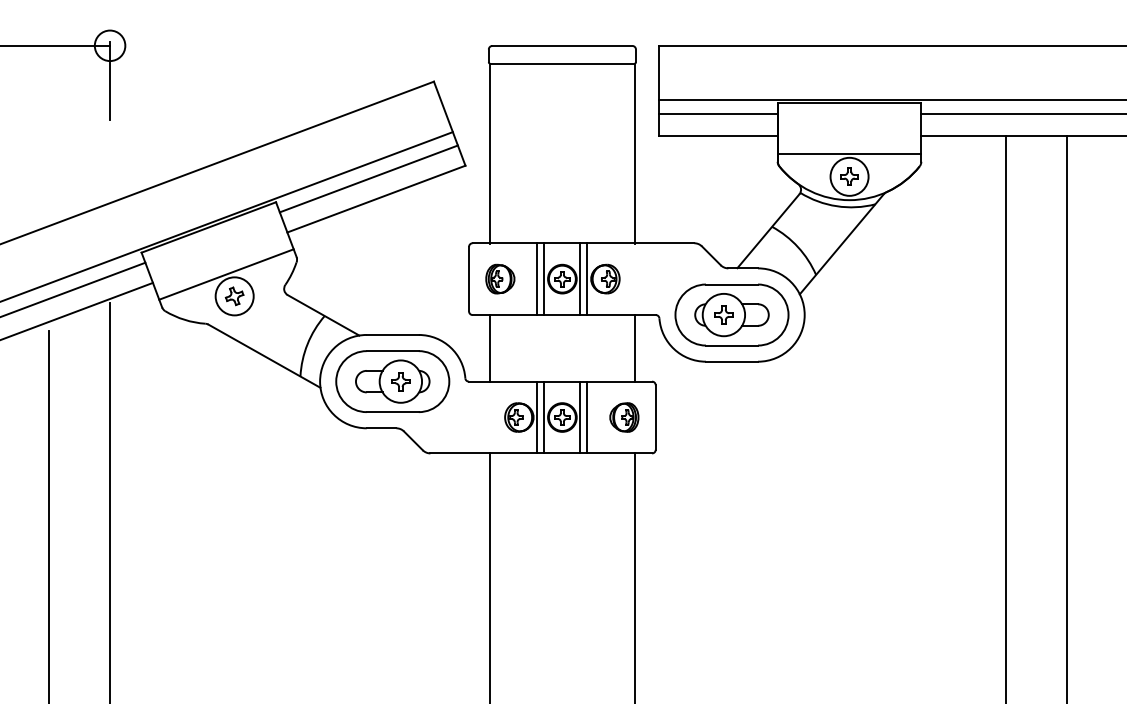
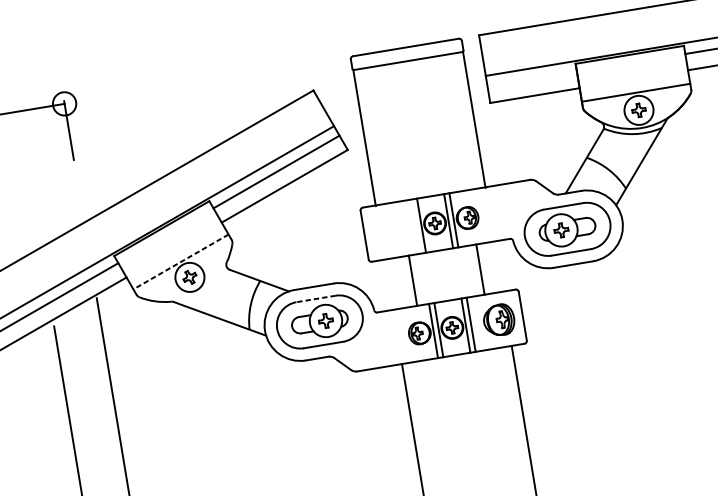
line: (718, 114) -> (532, 79), removed
line: (226, 274) -> (181, 261), solid -> dashed
part: (500, 278) -> (388, 230), removed
line: (537, 279) -> (416, 226), removed
line: (489, 348) -> (412, 280), moved
line: (635, 348) -> (480, 269), moved
line: (392, 351) -> (315, 299), solid -> dashed
part: (624, 417) -> (499, 320), size x1.4

